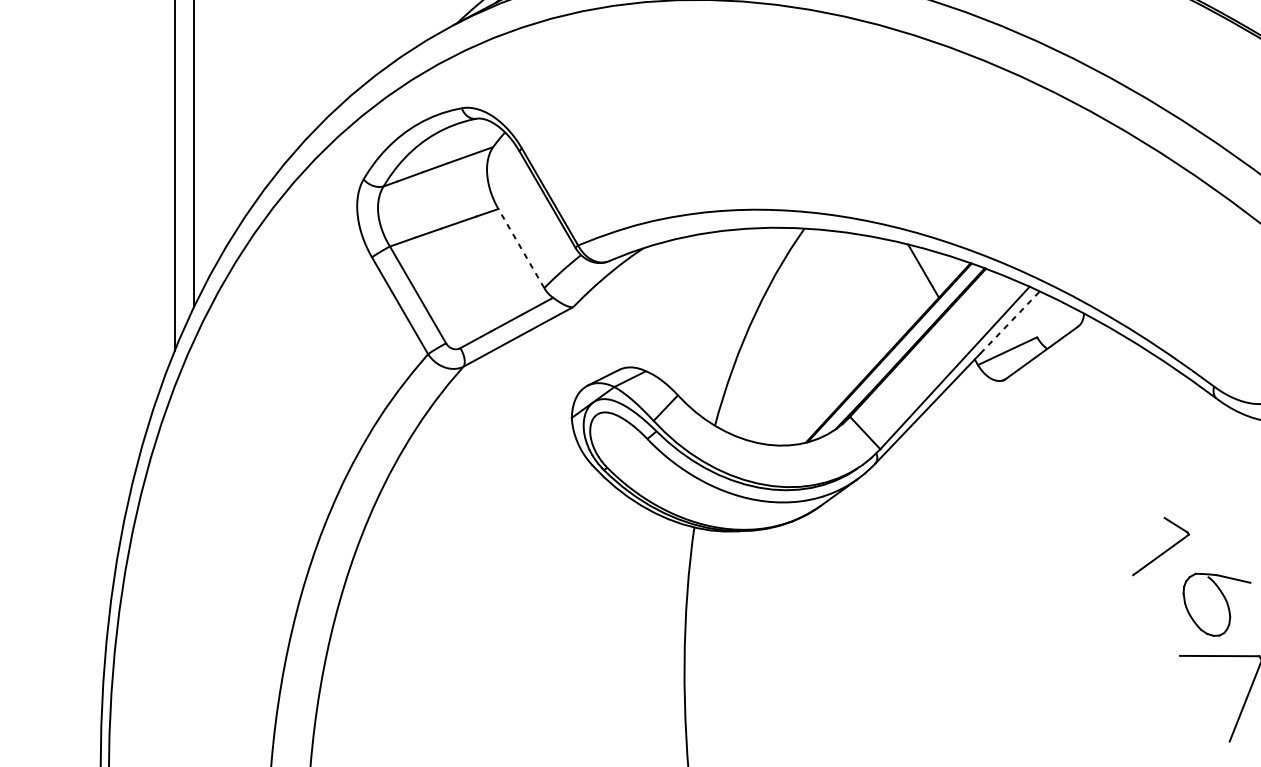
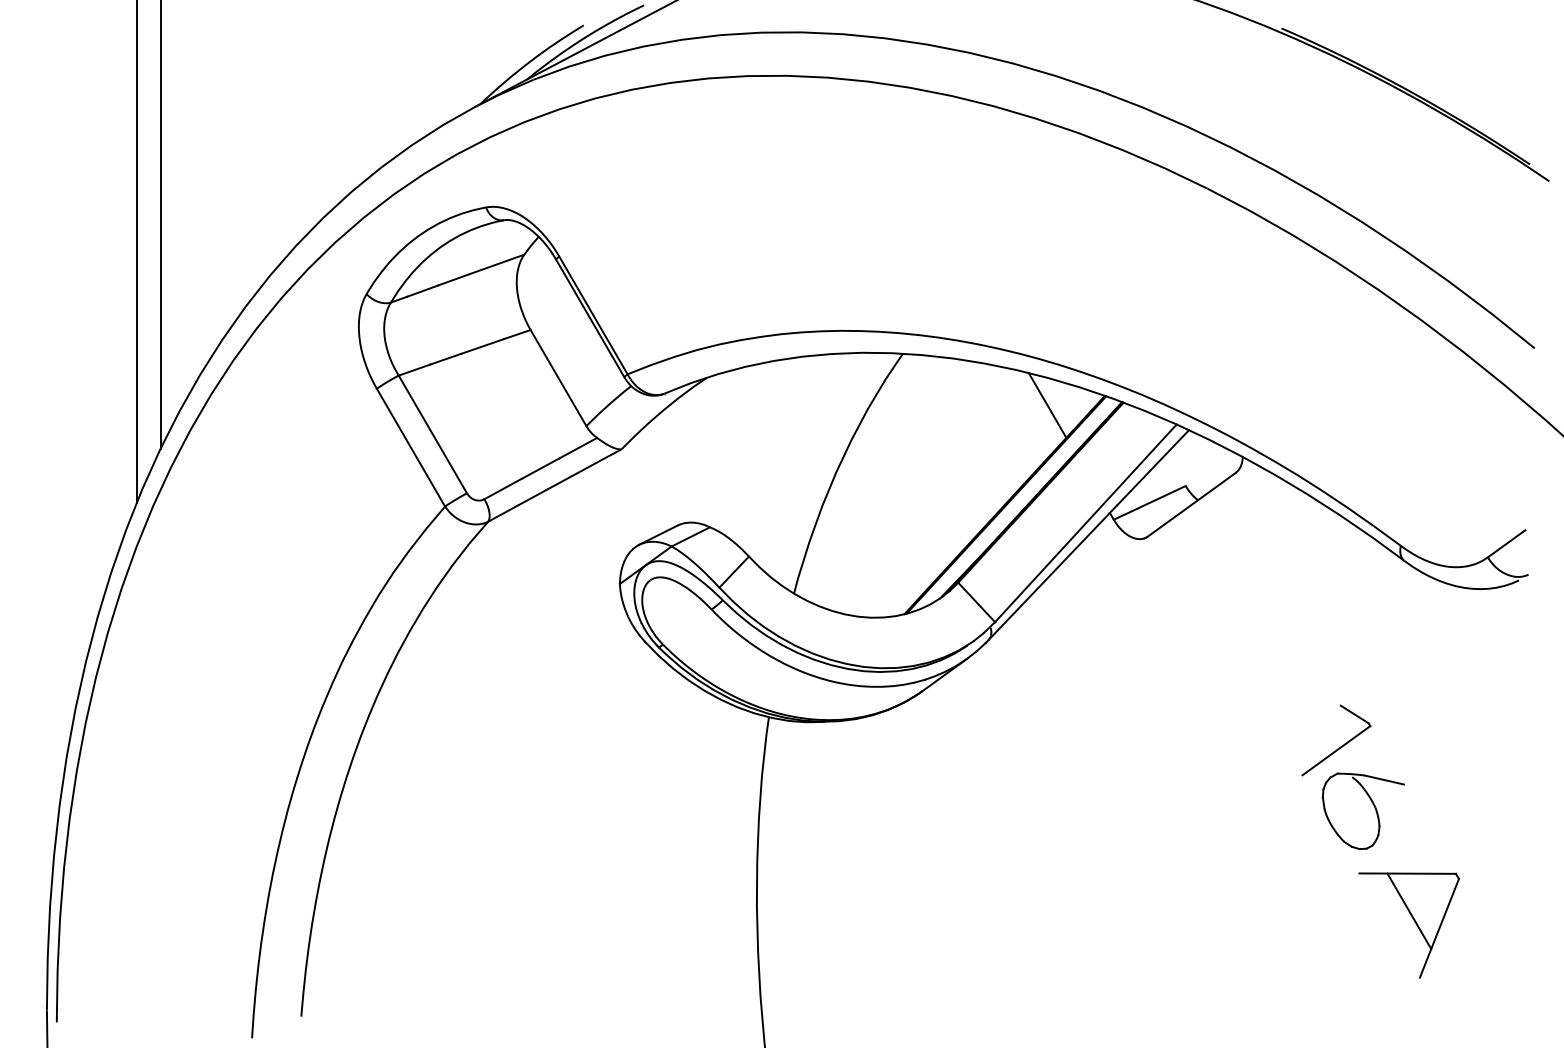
line: (521, 248) -> (558, 378), dashed -> solid
line: (1010, 322) -> (1153, 467), dashed -> solid
part: (1216, 604) -> (1362, 811), moved
line: (1221, 687) -> (1409, 911), added

